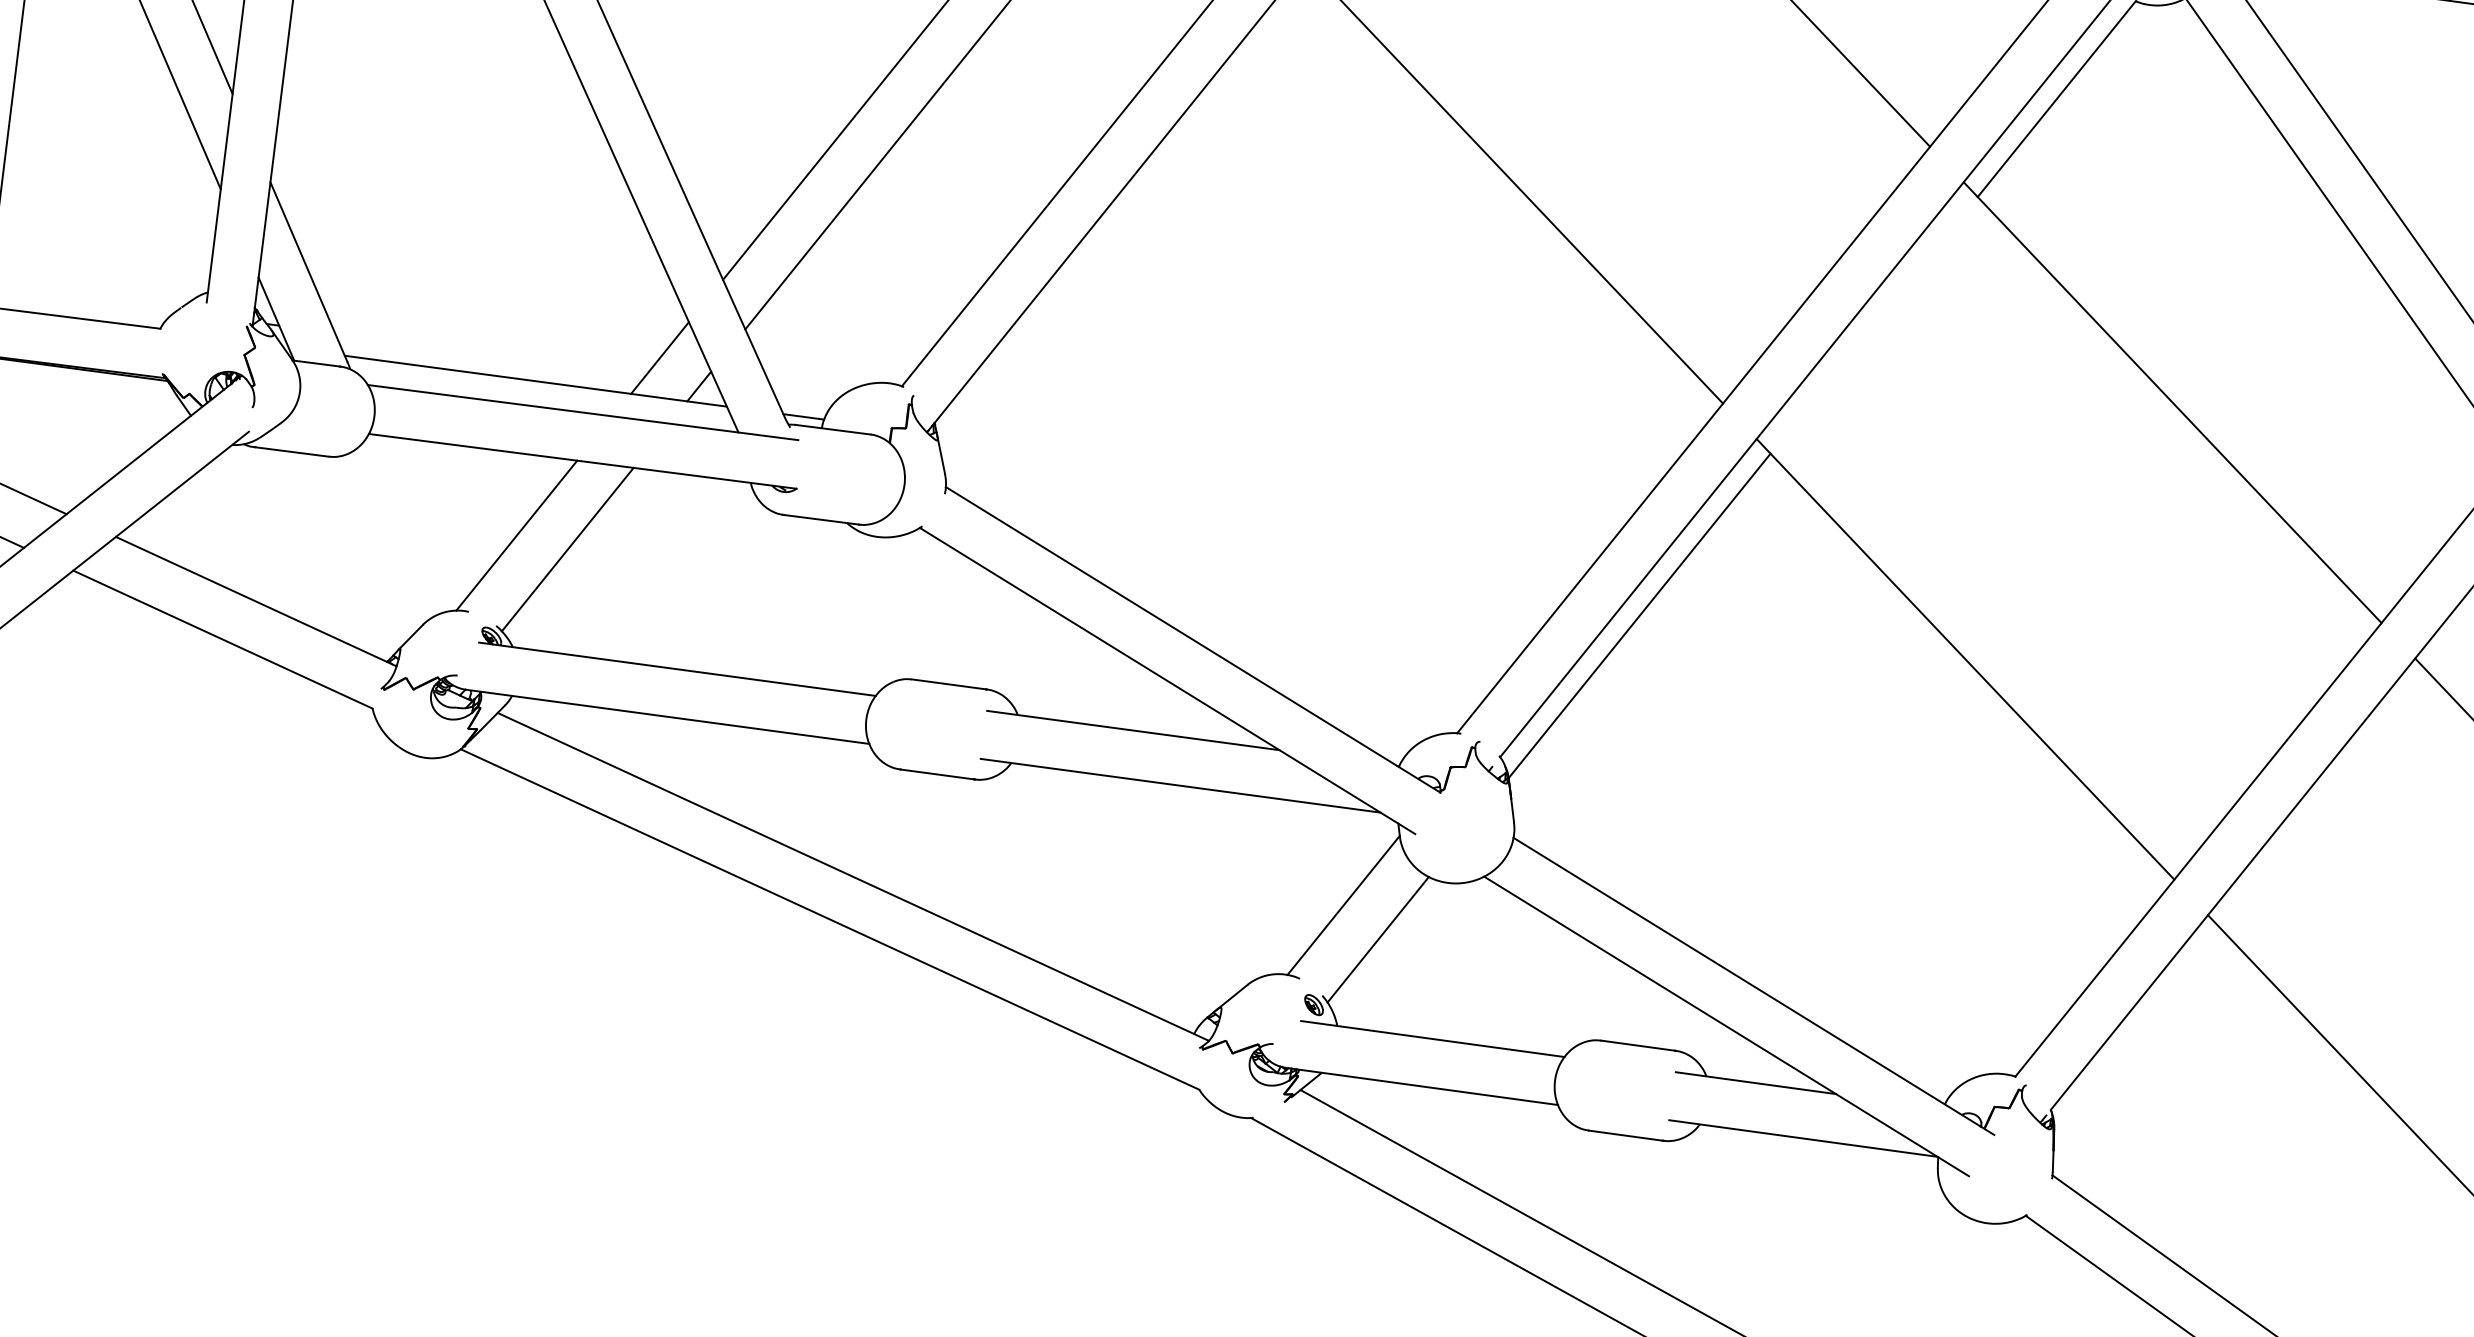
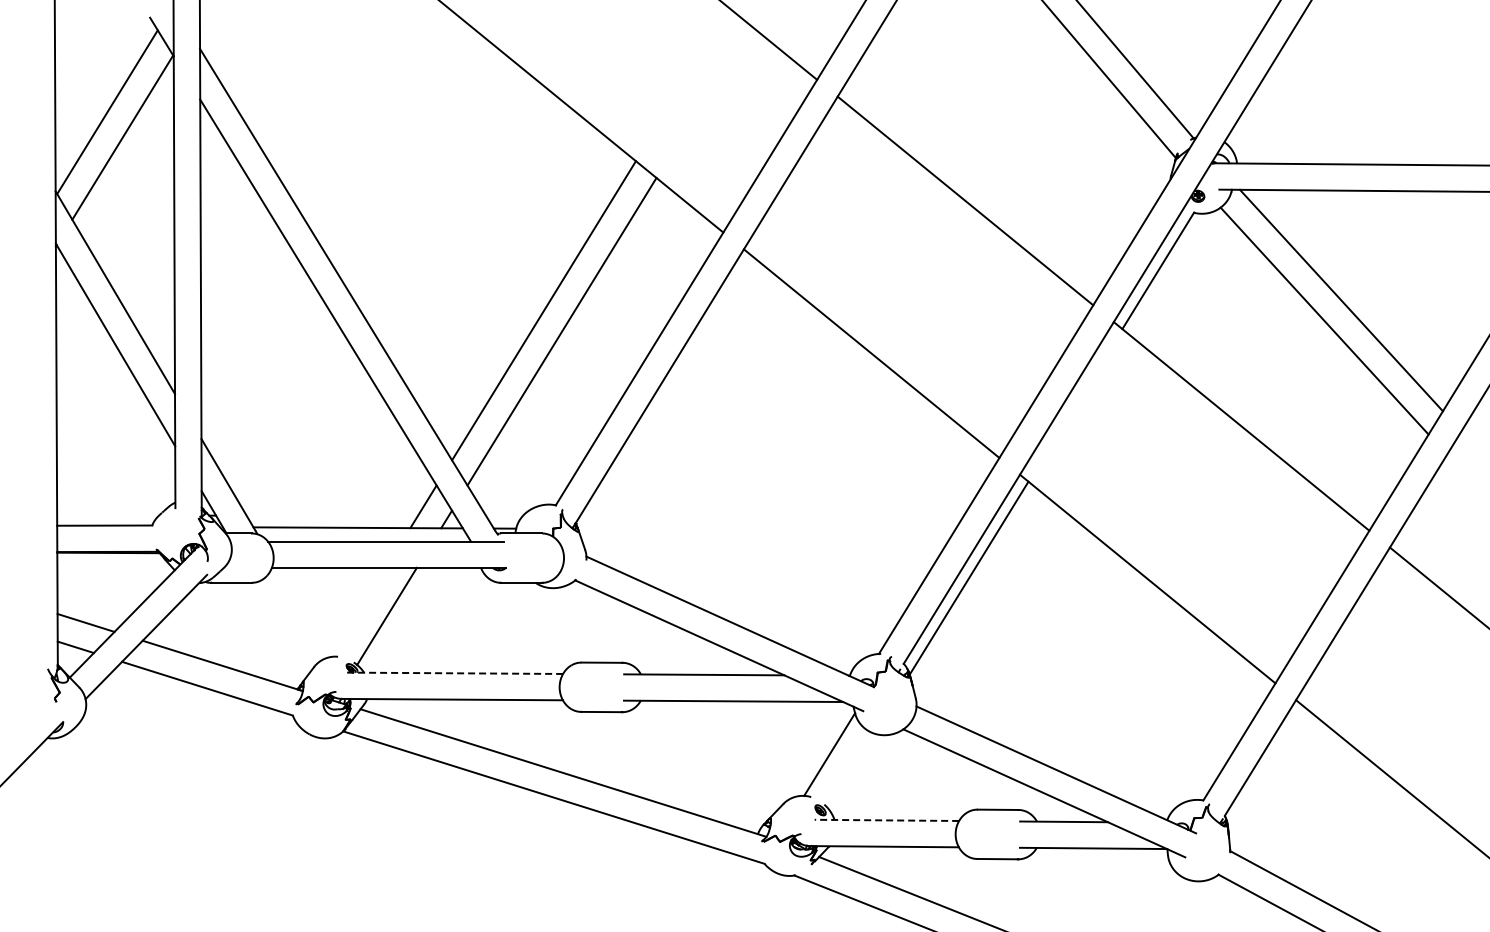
line: (516, 535) -> (358, 612), removed
line: (677, 669) -> (454, 673), solid -> dashed
line: (1377, 939) -> (850, 770), removed
line: (1432, 1039) -> (886, 820), solid -> dashed

